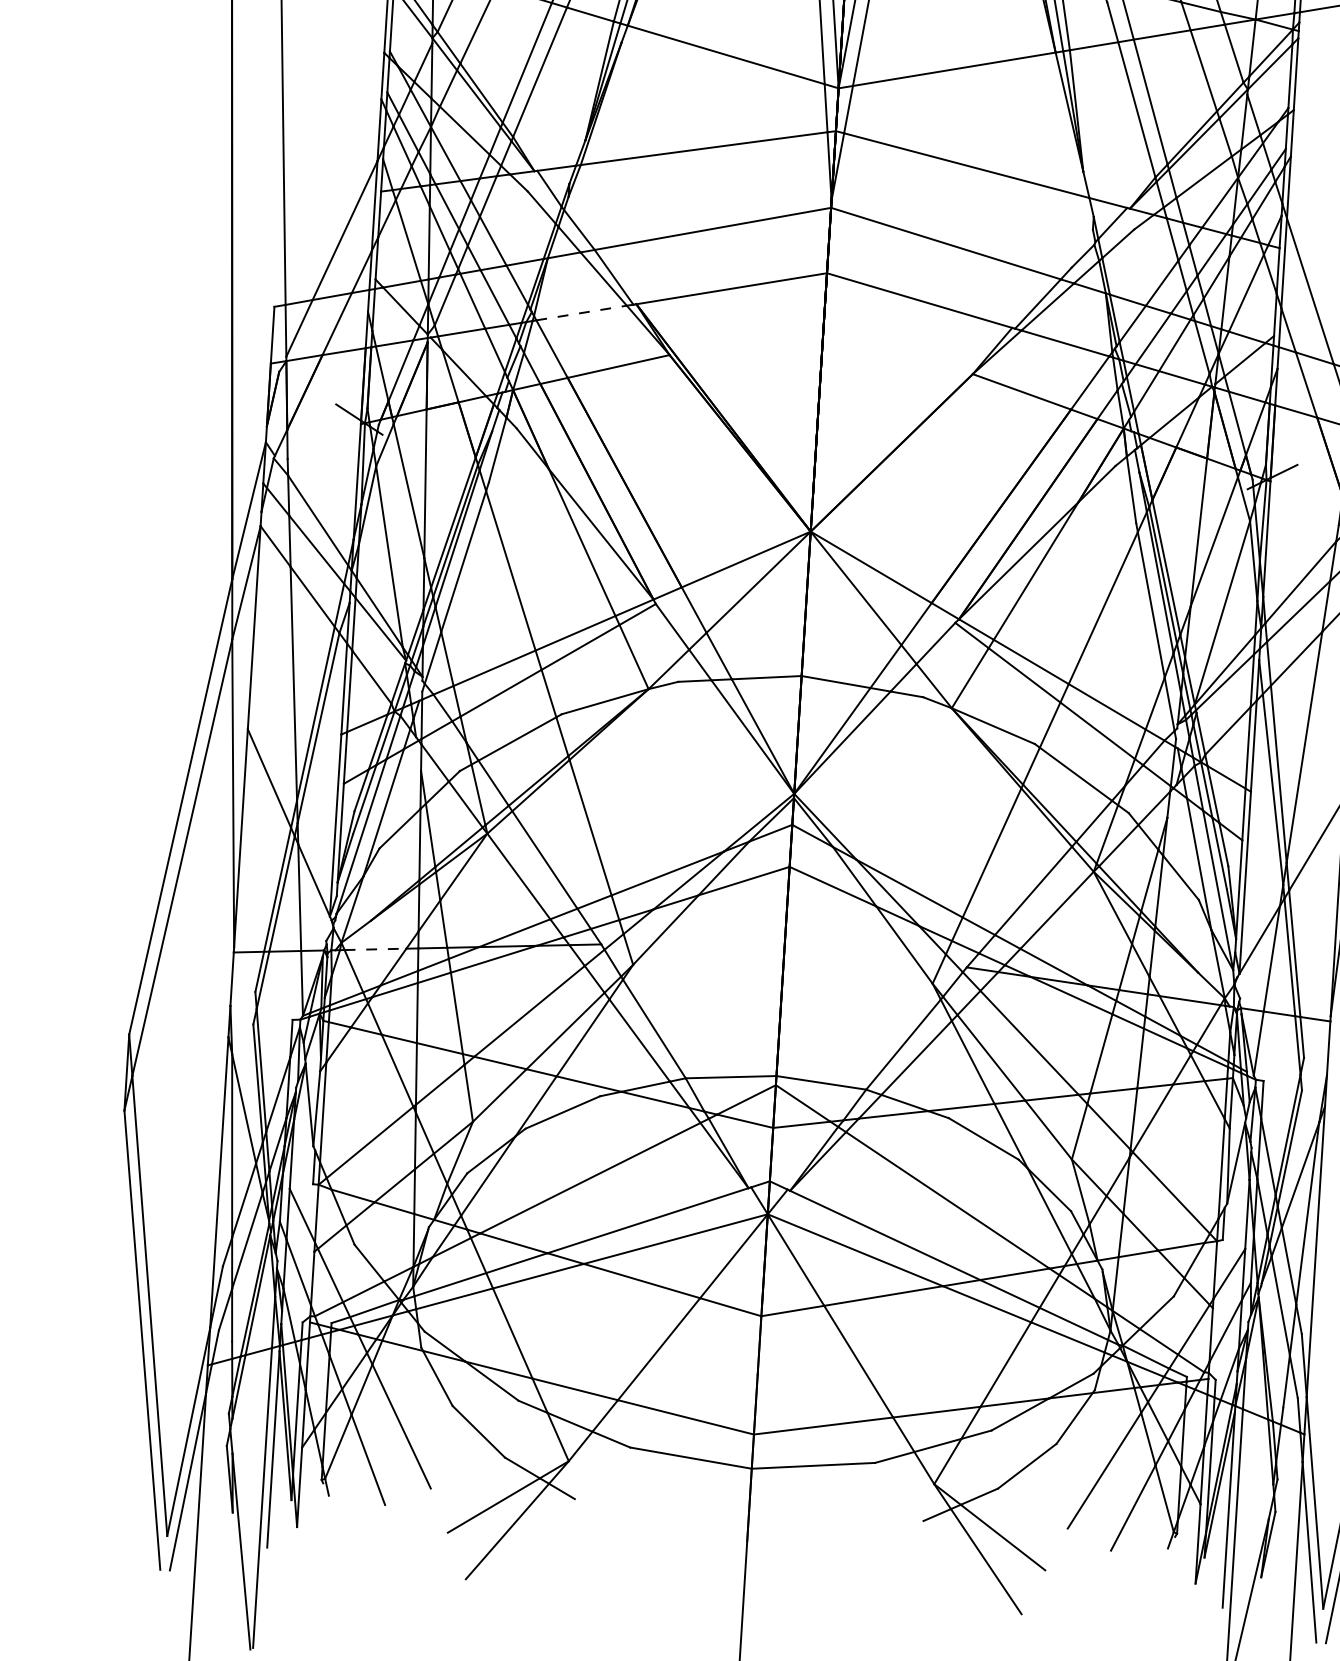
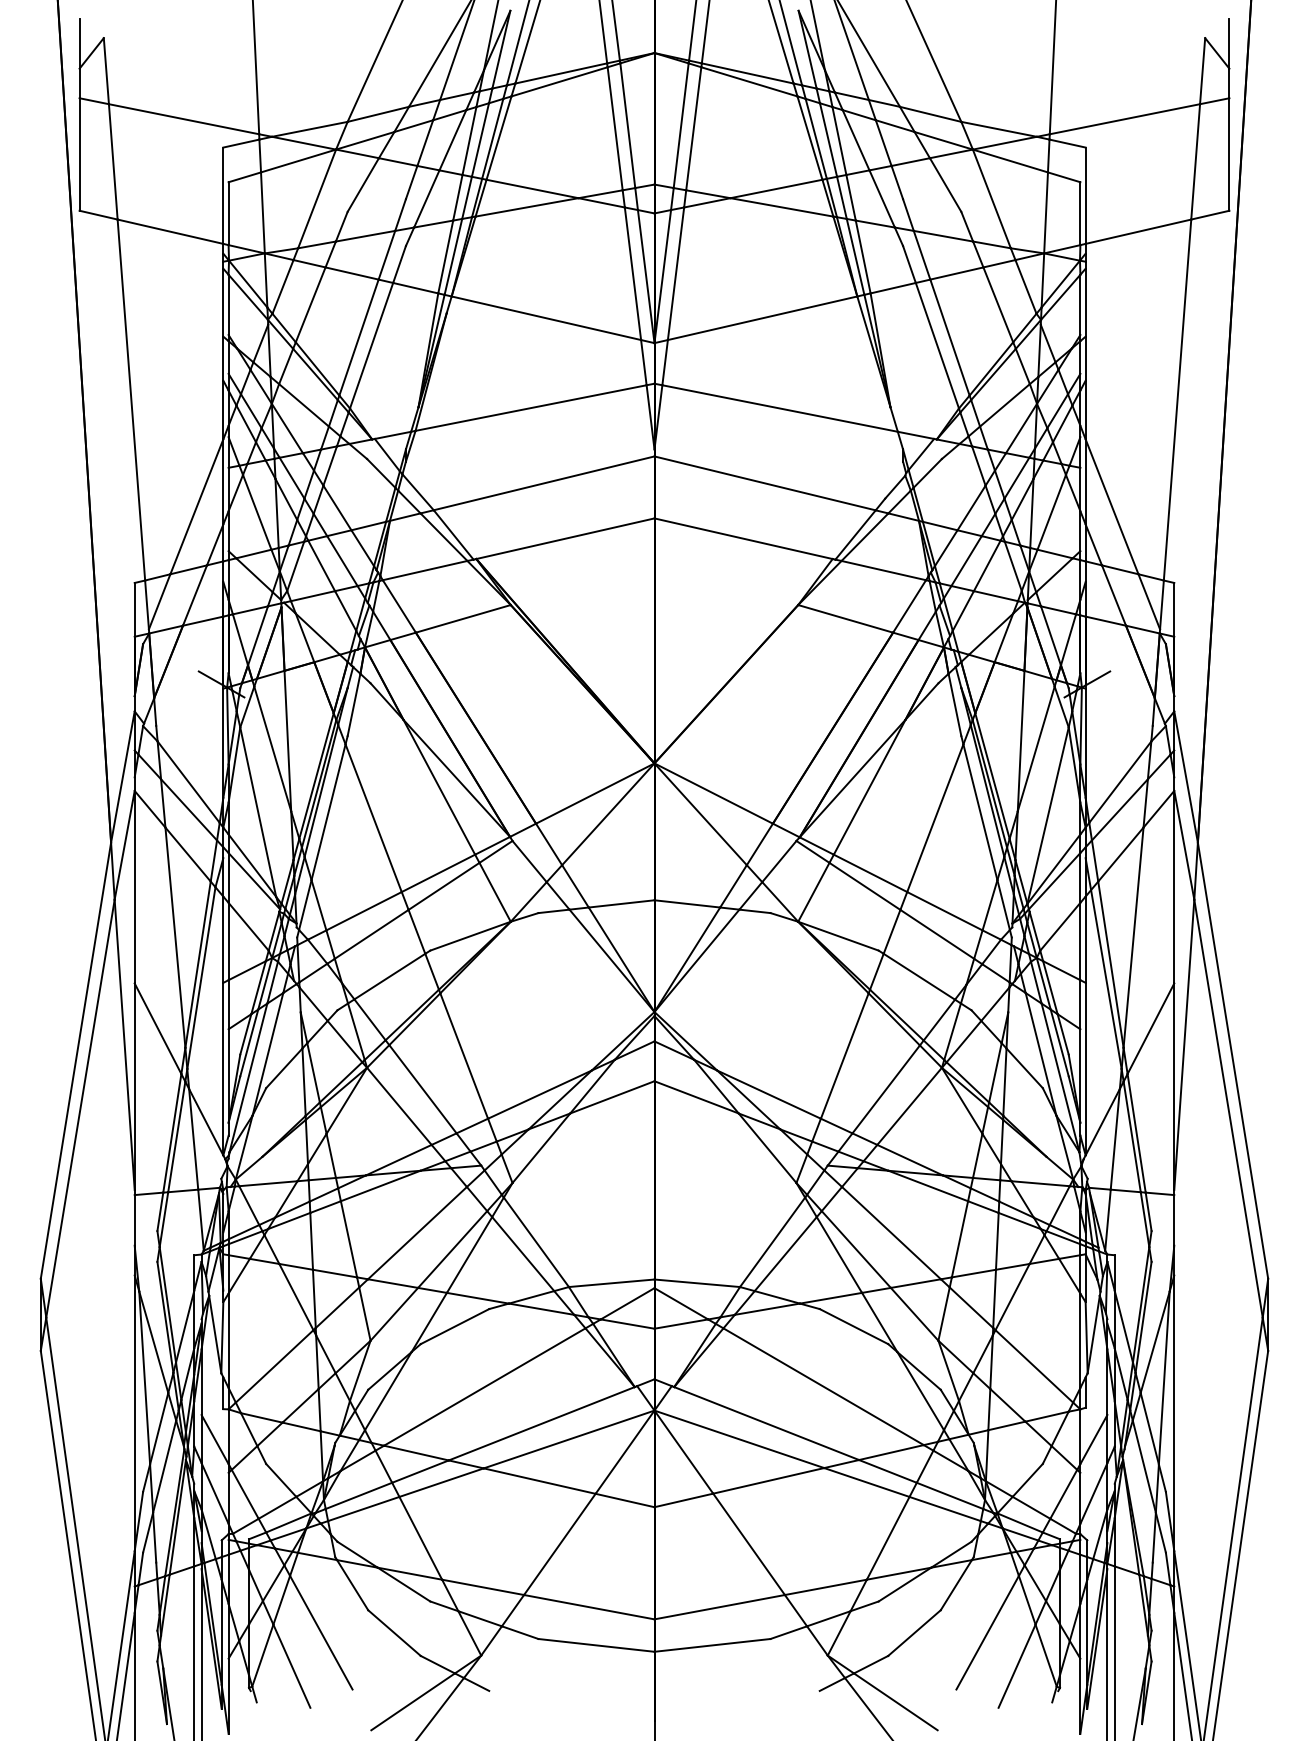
line: (581, 312) -> (425, 570), dashed -> solid
line: (375, 949) -> (268, 1183), dashed -> solid

